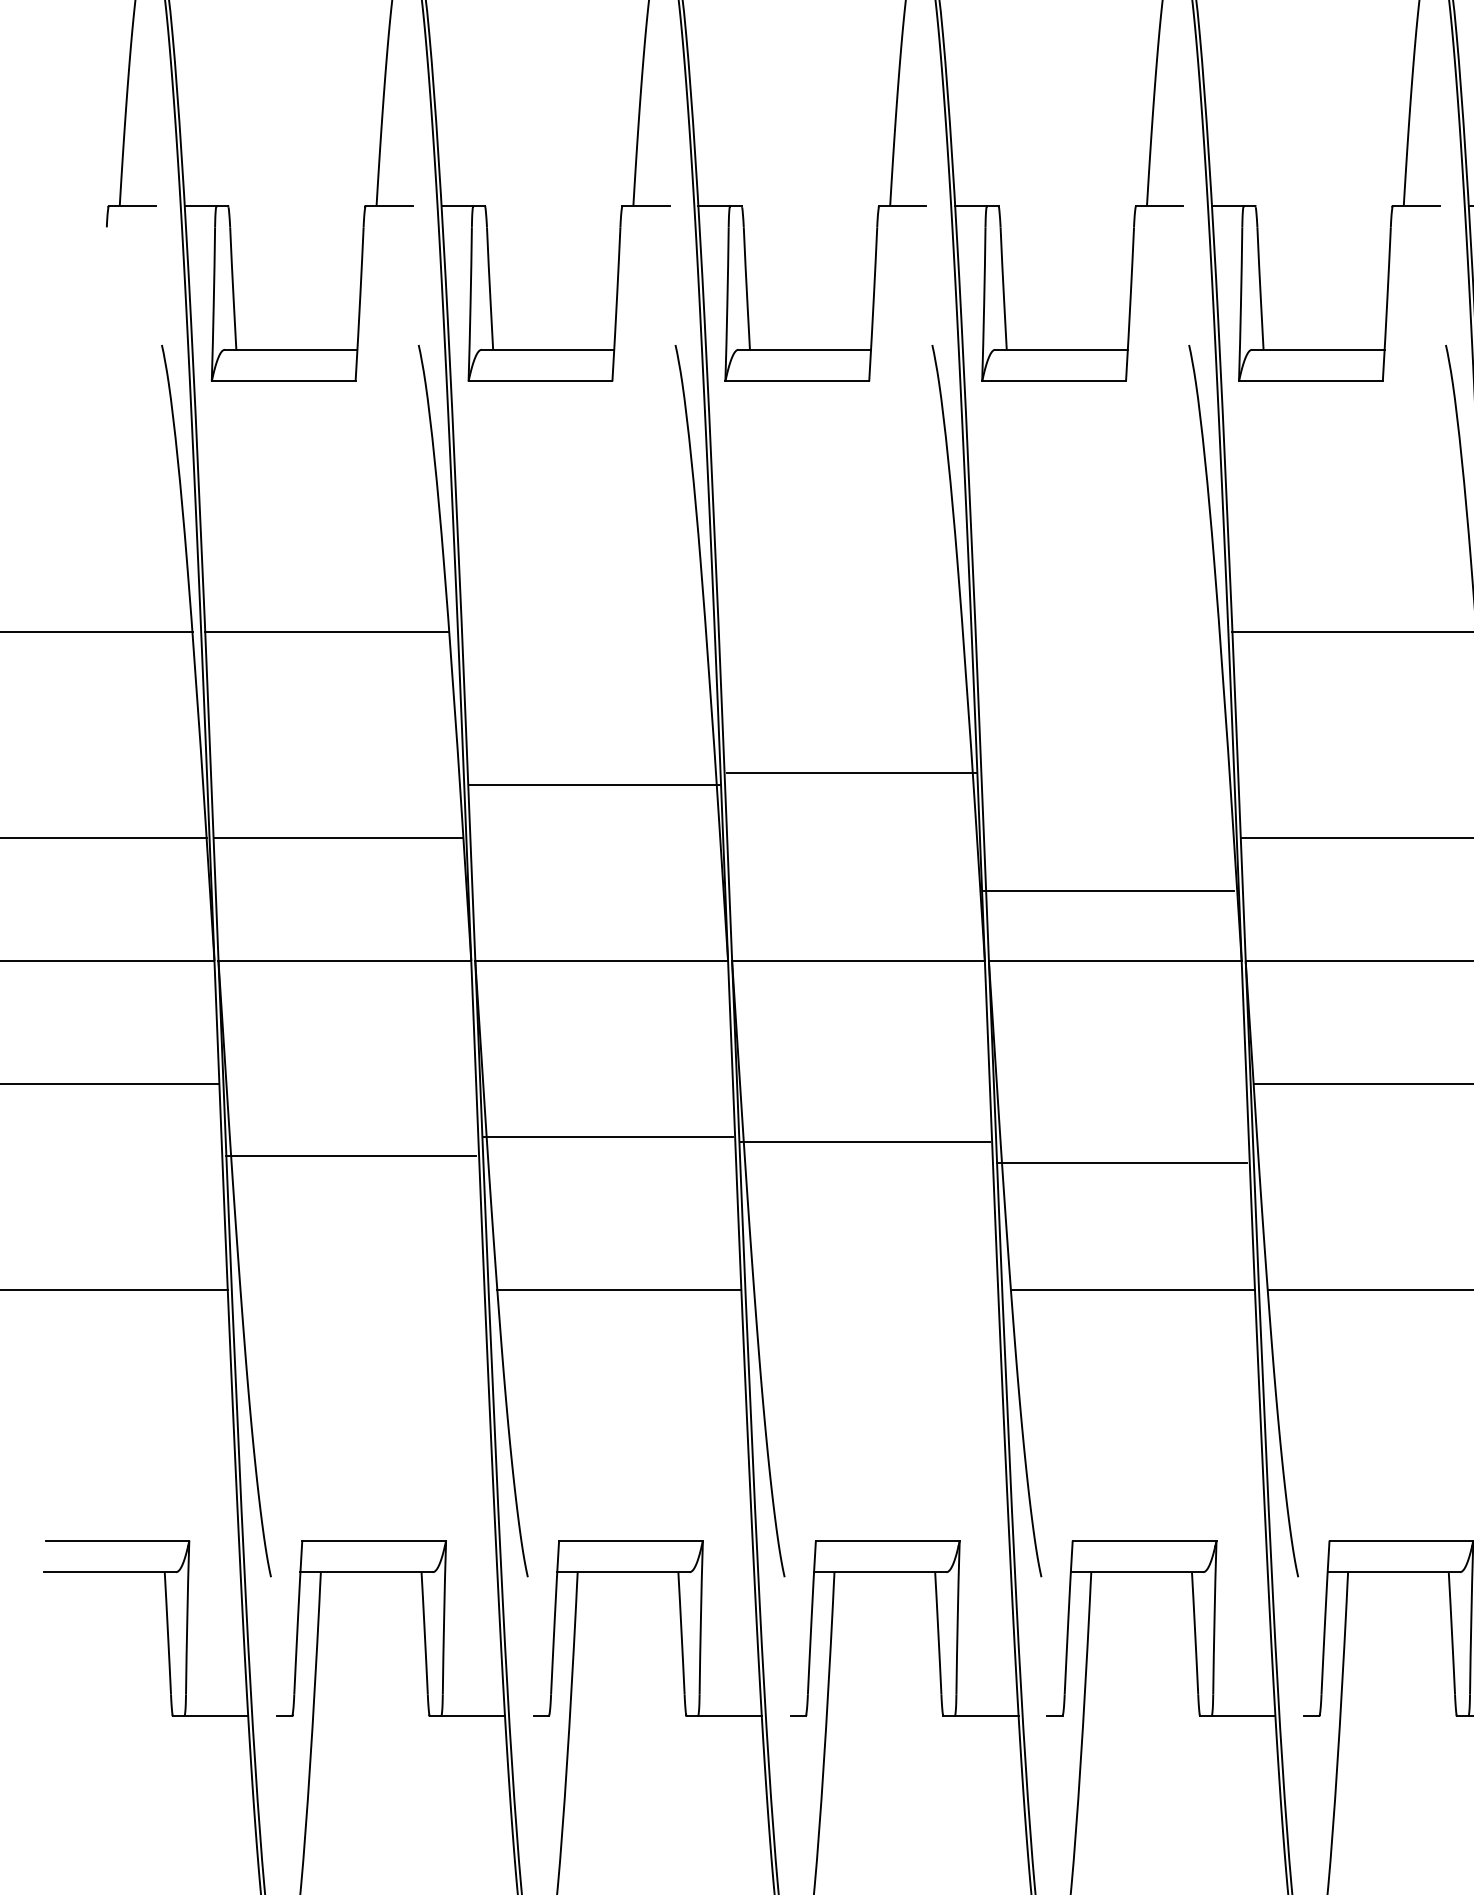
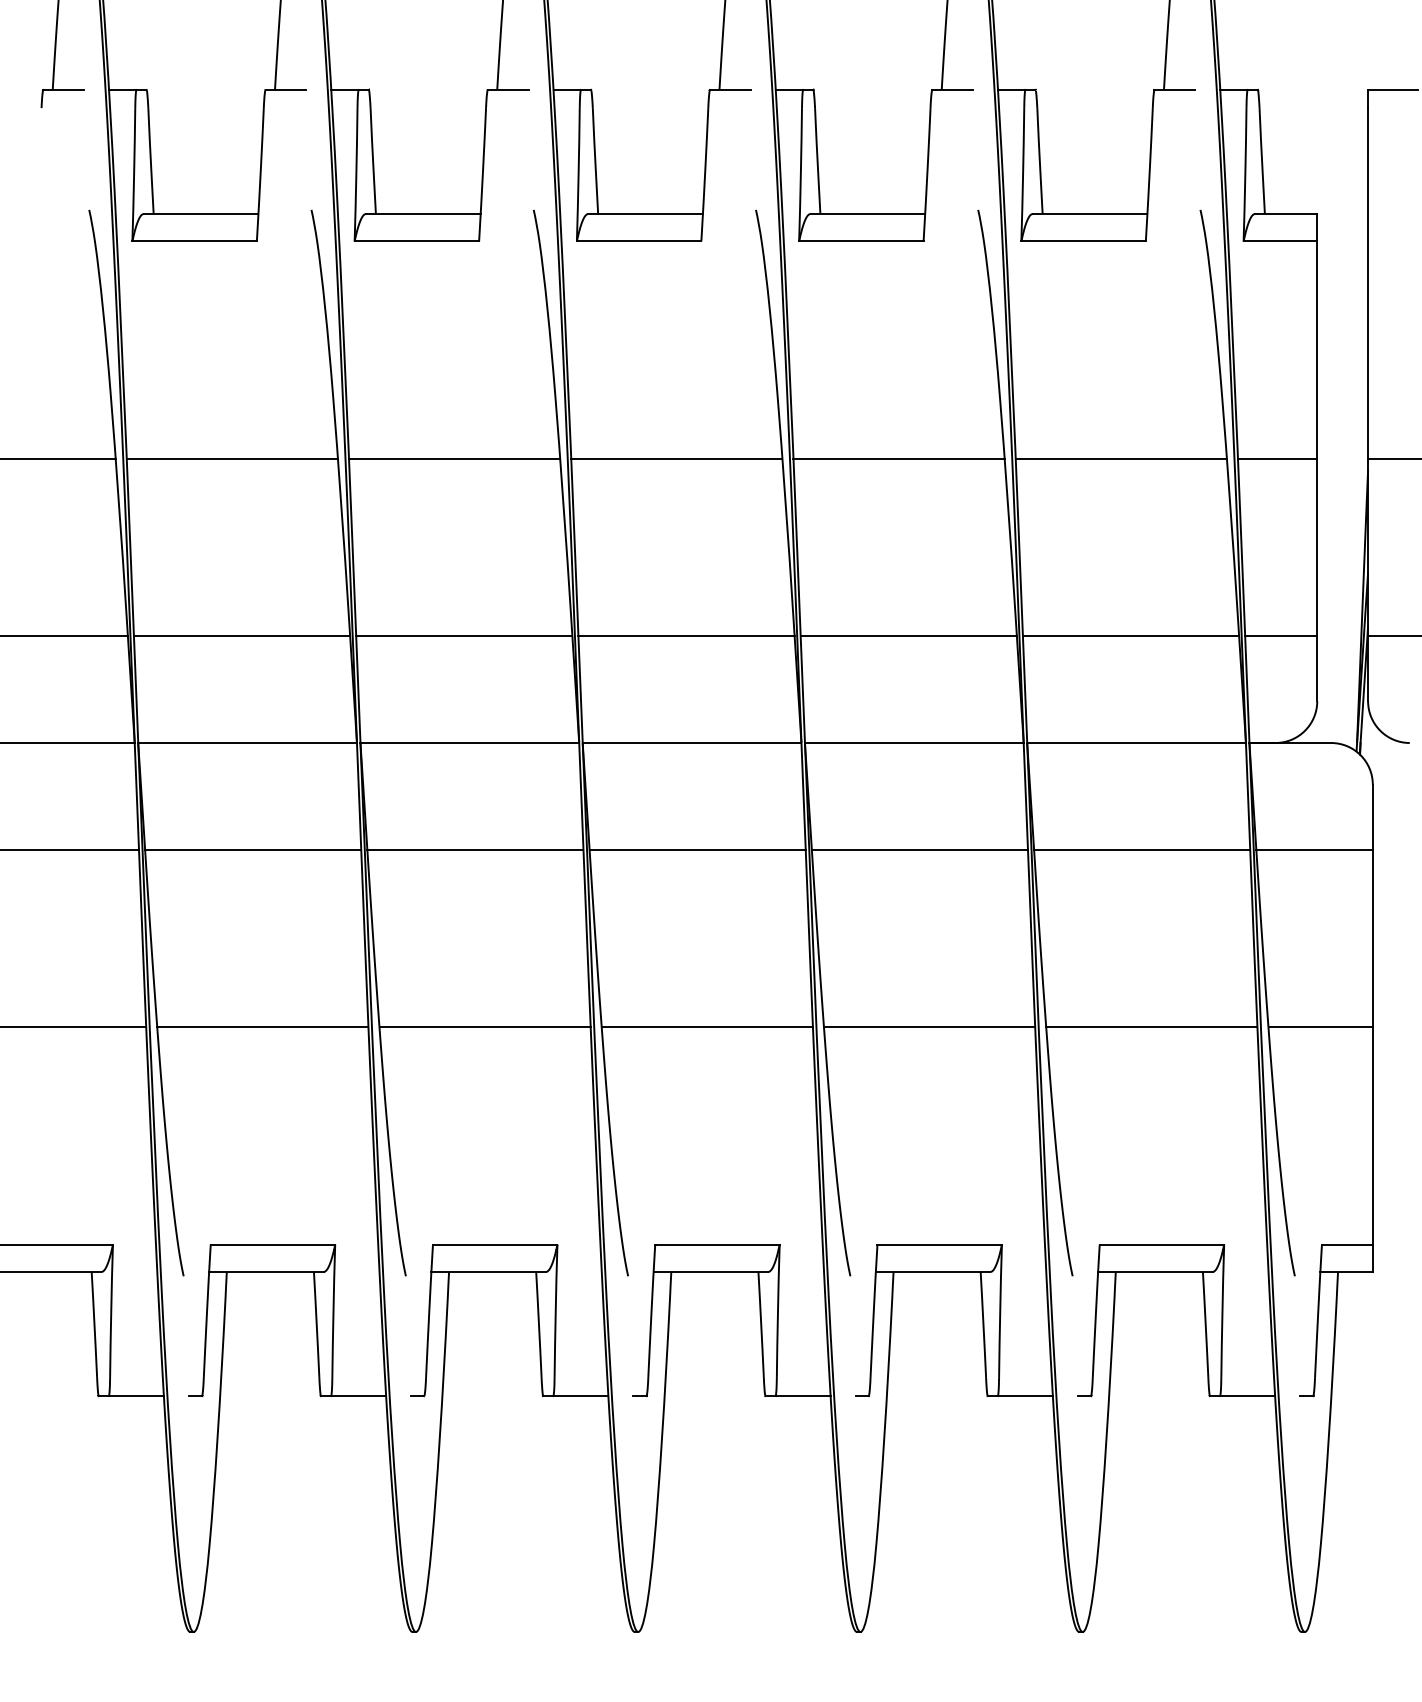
line: (583, 632) -> (454, 458), added
line: (840, 632) -> (676, 458), added
line: (1097, 632) -> (898, 458), added
line: (852, 773) -> (686, 636), moved
line: (595, 784) -> (464, 636), moved
line: (1108, 891) -> (908, 636), moved
line: (608, 1137) -> (475, 849), moved
line: (864, 1141) -> (697, 849), moved
line: (351, 1155) -> (253, 849), moved
line: (1121, 1162) -> (919, 849), moved
line: (362, 1289) -> (262, 1027), added
line: (875, 1289) -> (706, 1027), added

